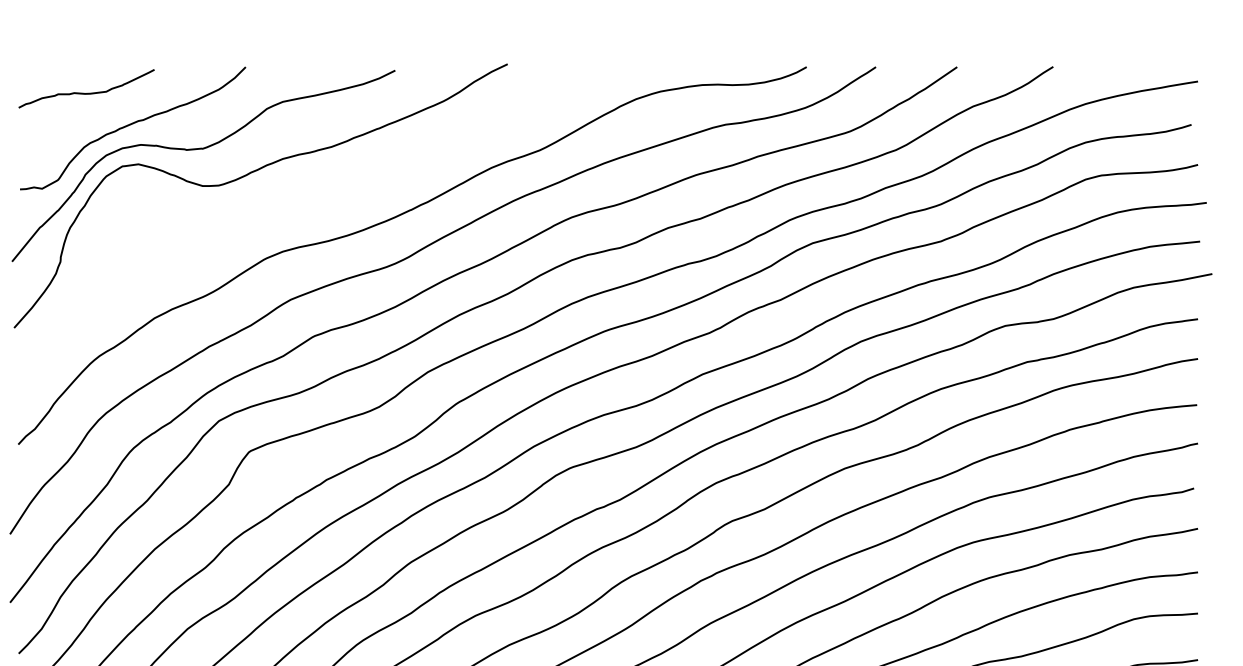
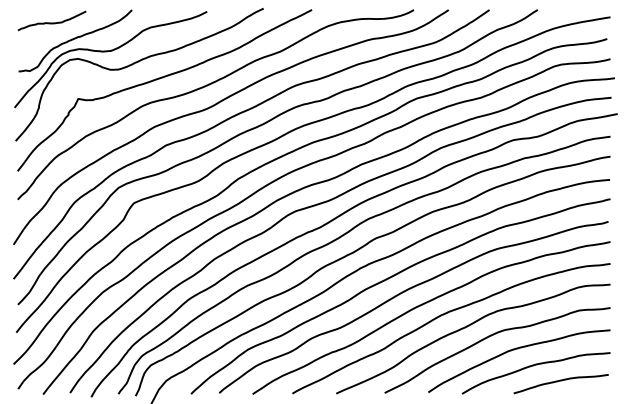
curve: (300, 205) -> (159, 79), added

